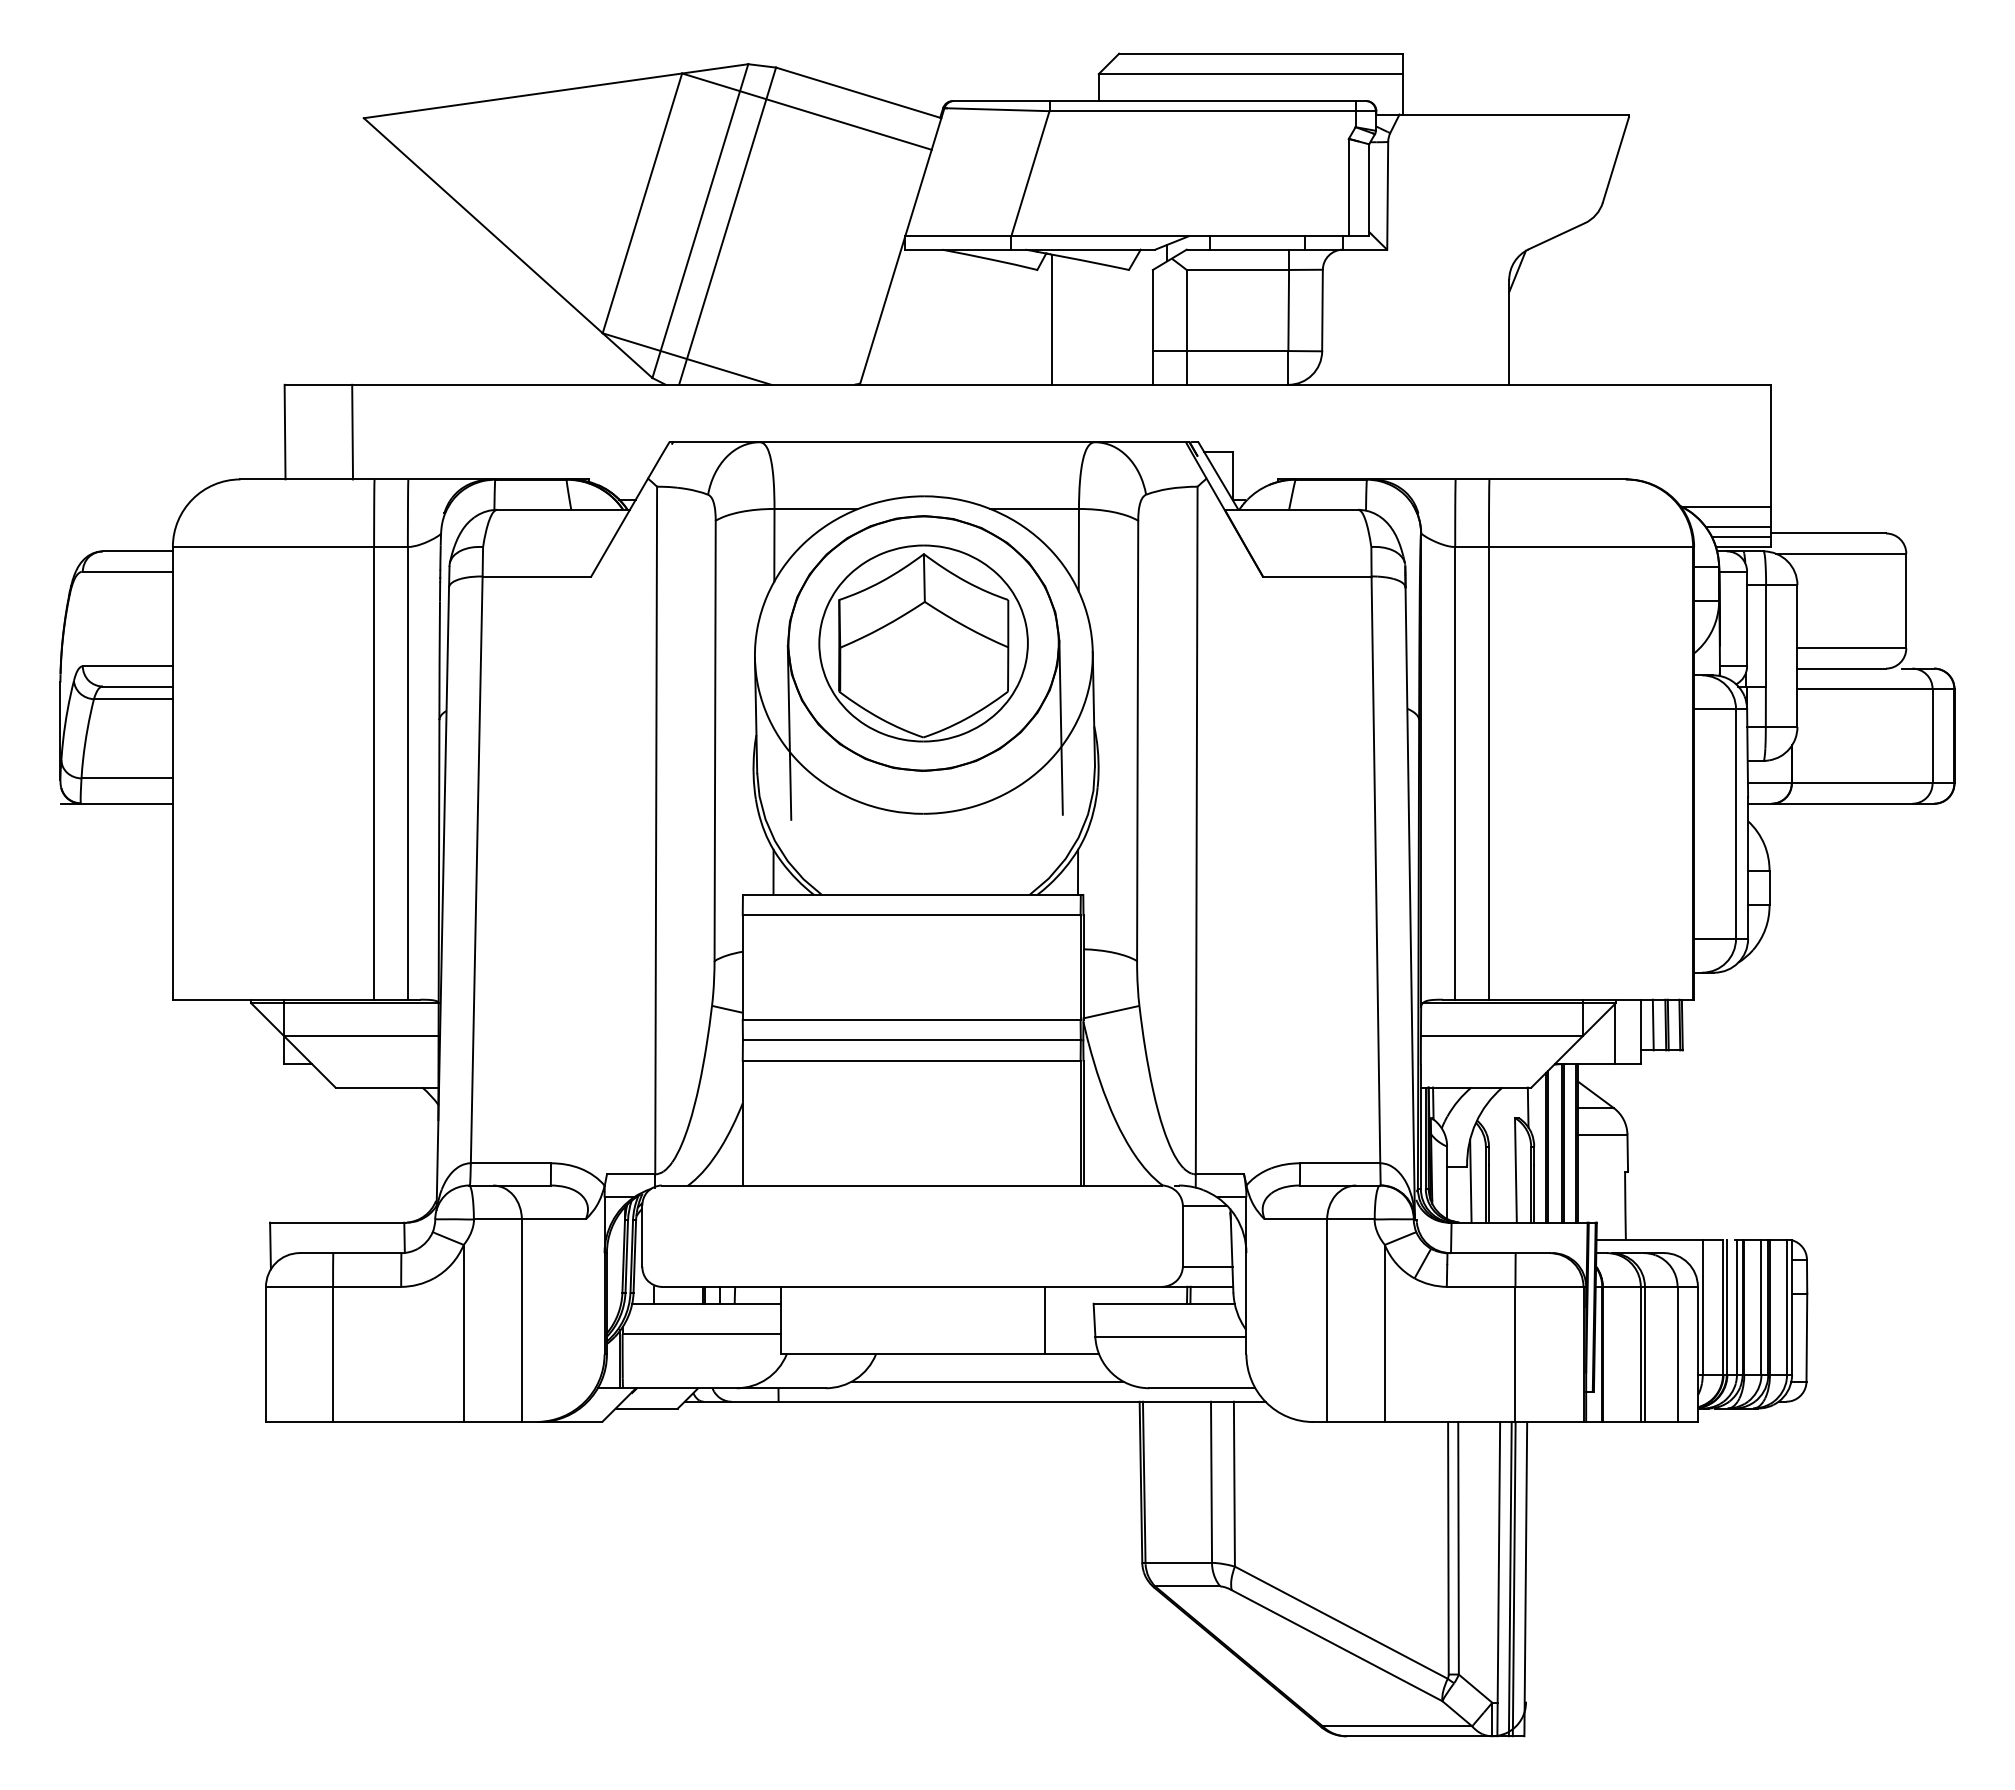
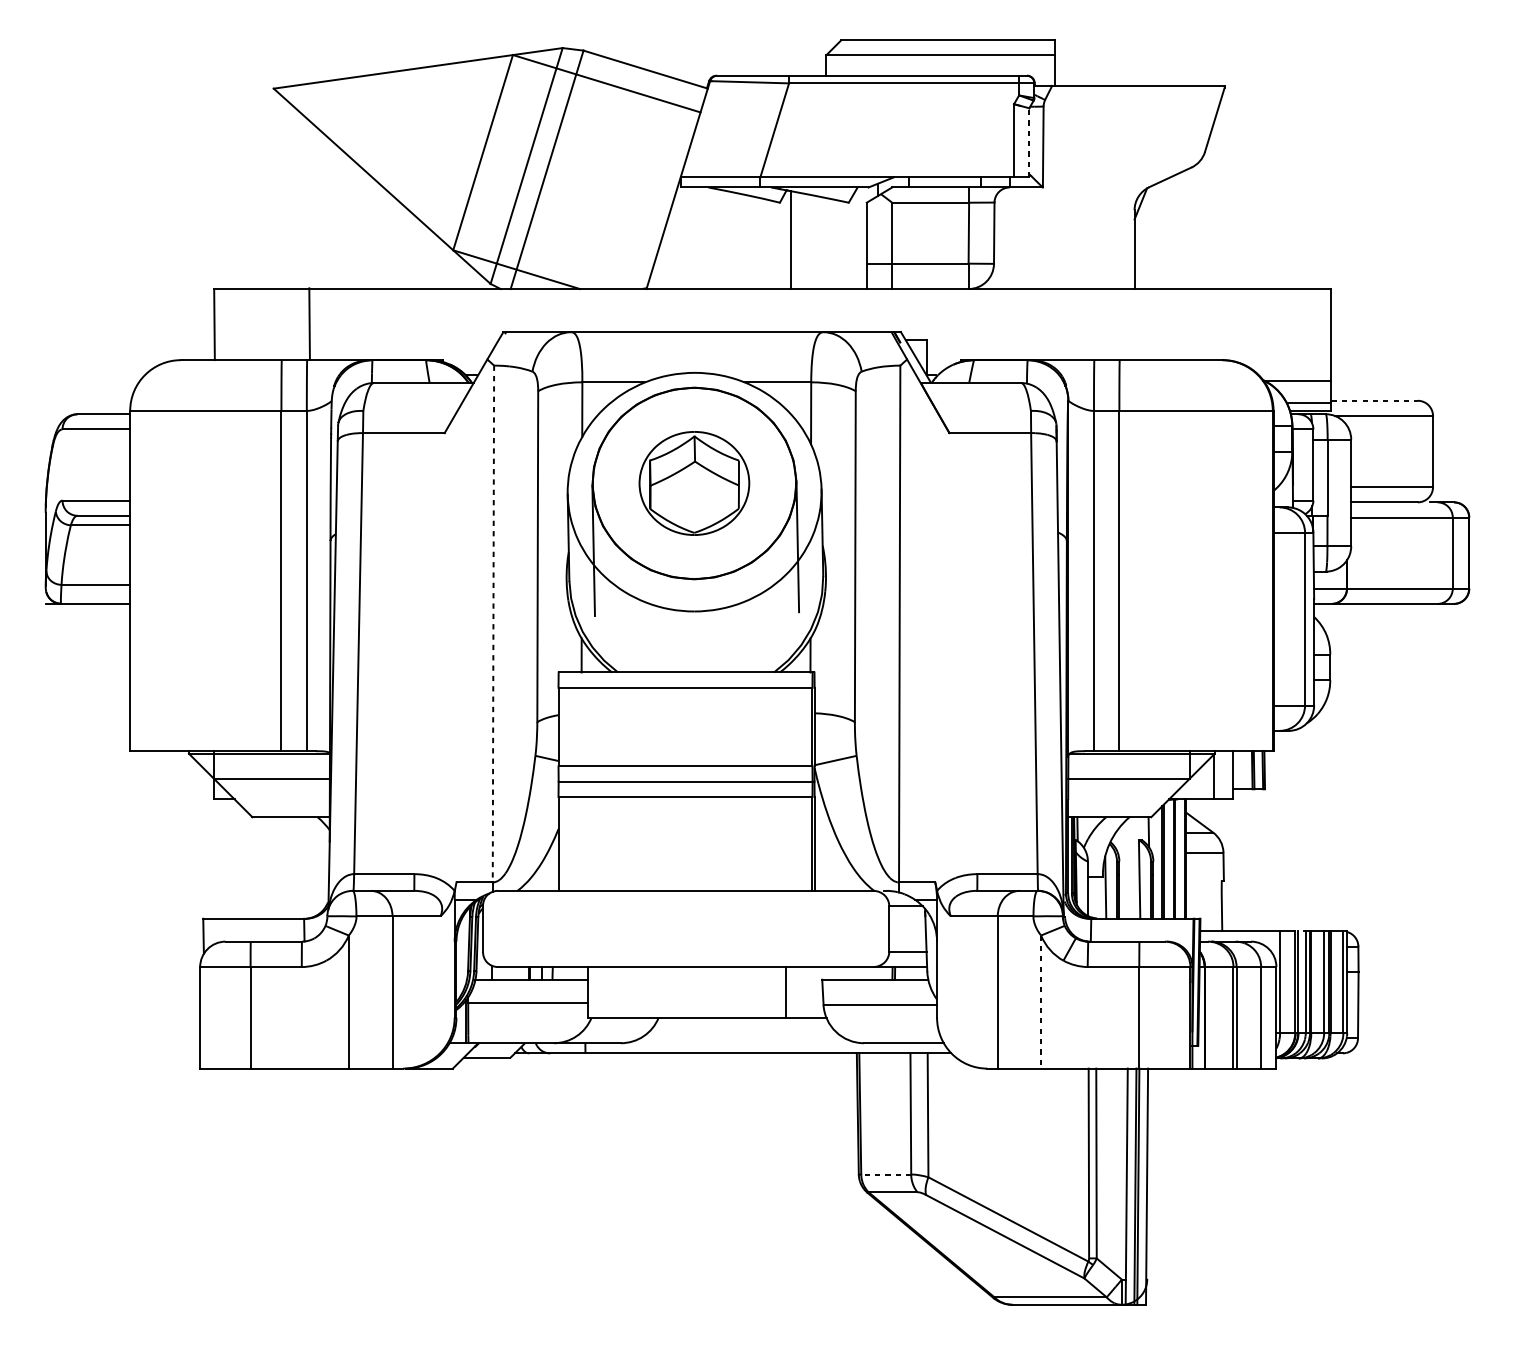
line: (1369, 190) -> (1029, 142), solid -> dashed
line: (352, 431) -> (309, 323), moved
line: (1738, 526) -> (1306, 395), removed
line: (1829, 533) -> (1375, 400), solid -> dashed
part: (923, 643) -> (694, 483), size x0.7
line: (656, 830) -> (493, 624), solid -> dashed
line: (1652, 1024) -> (1242, 769), removed
line: (1384, 1333) -> (1040, 1002), solid -> dashed
line: (987, 1381) -> (742, 1038), removed
line: (1178, 1562) -> (886, 1174), solid -> dashed

